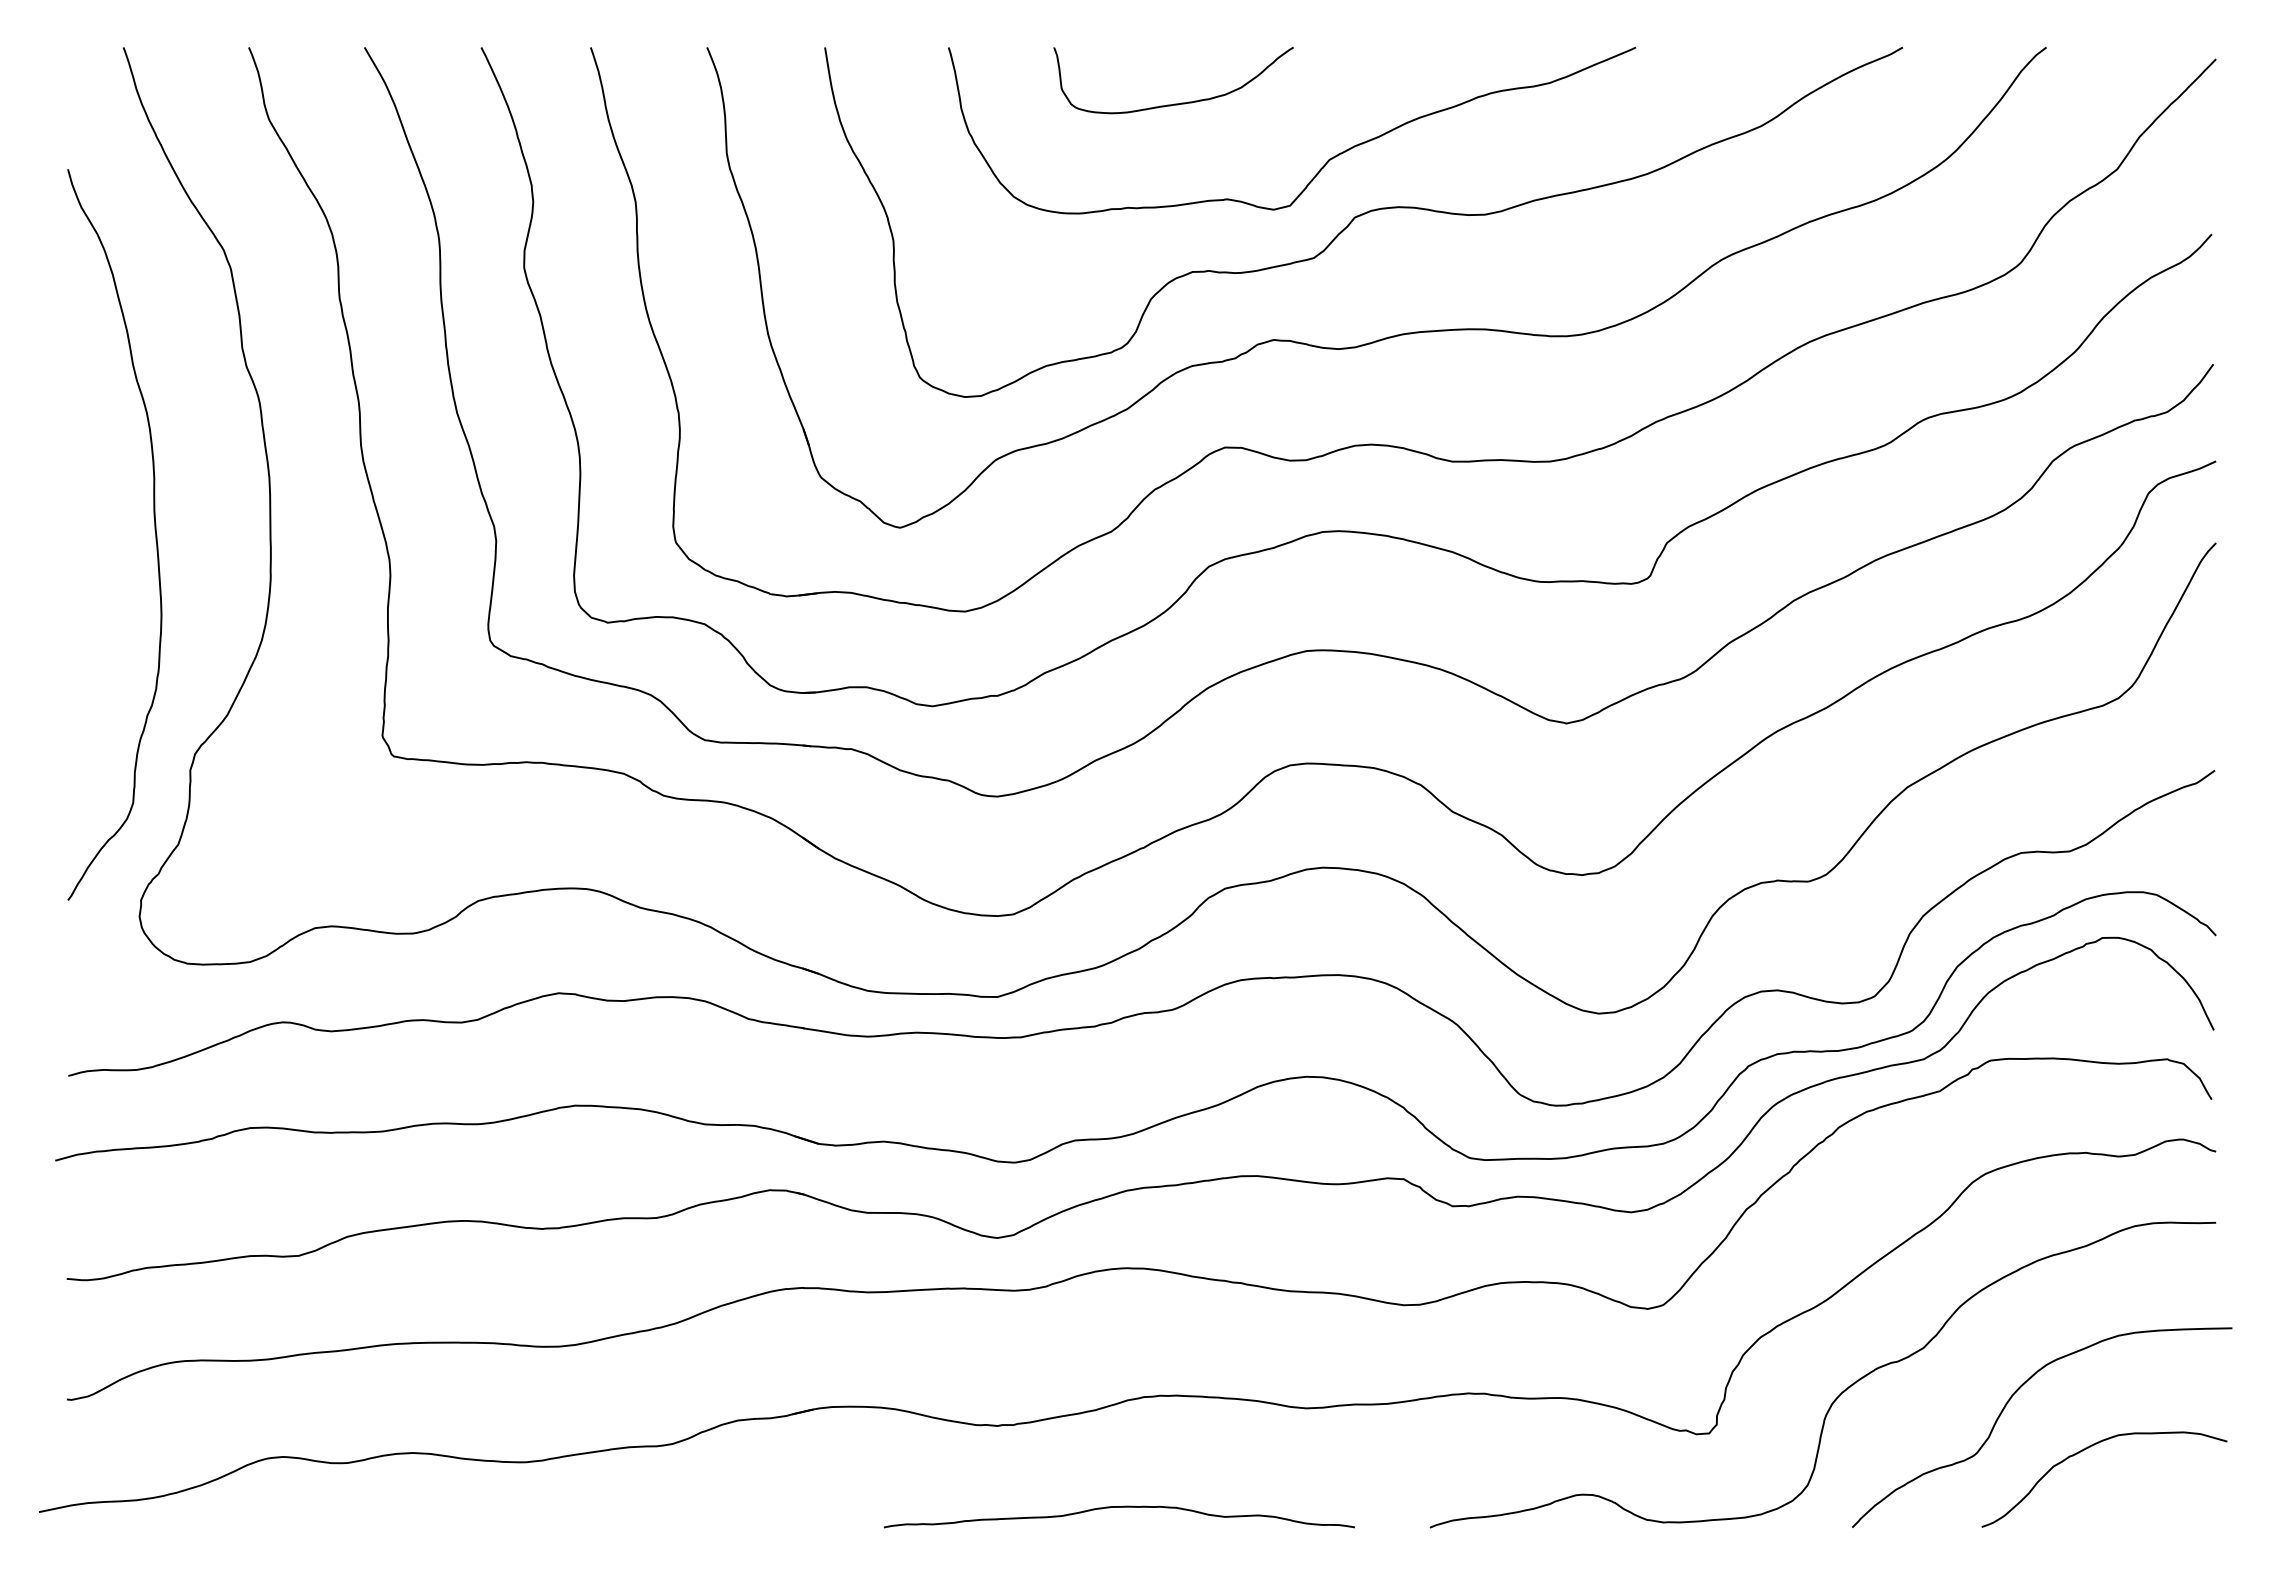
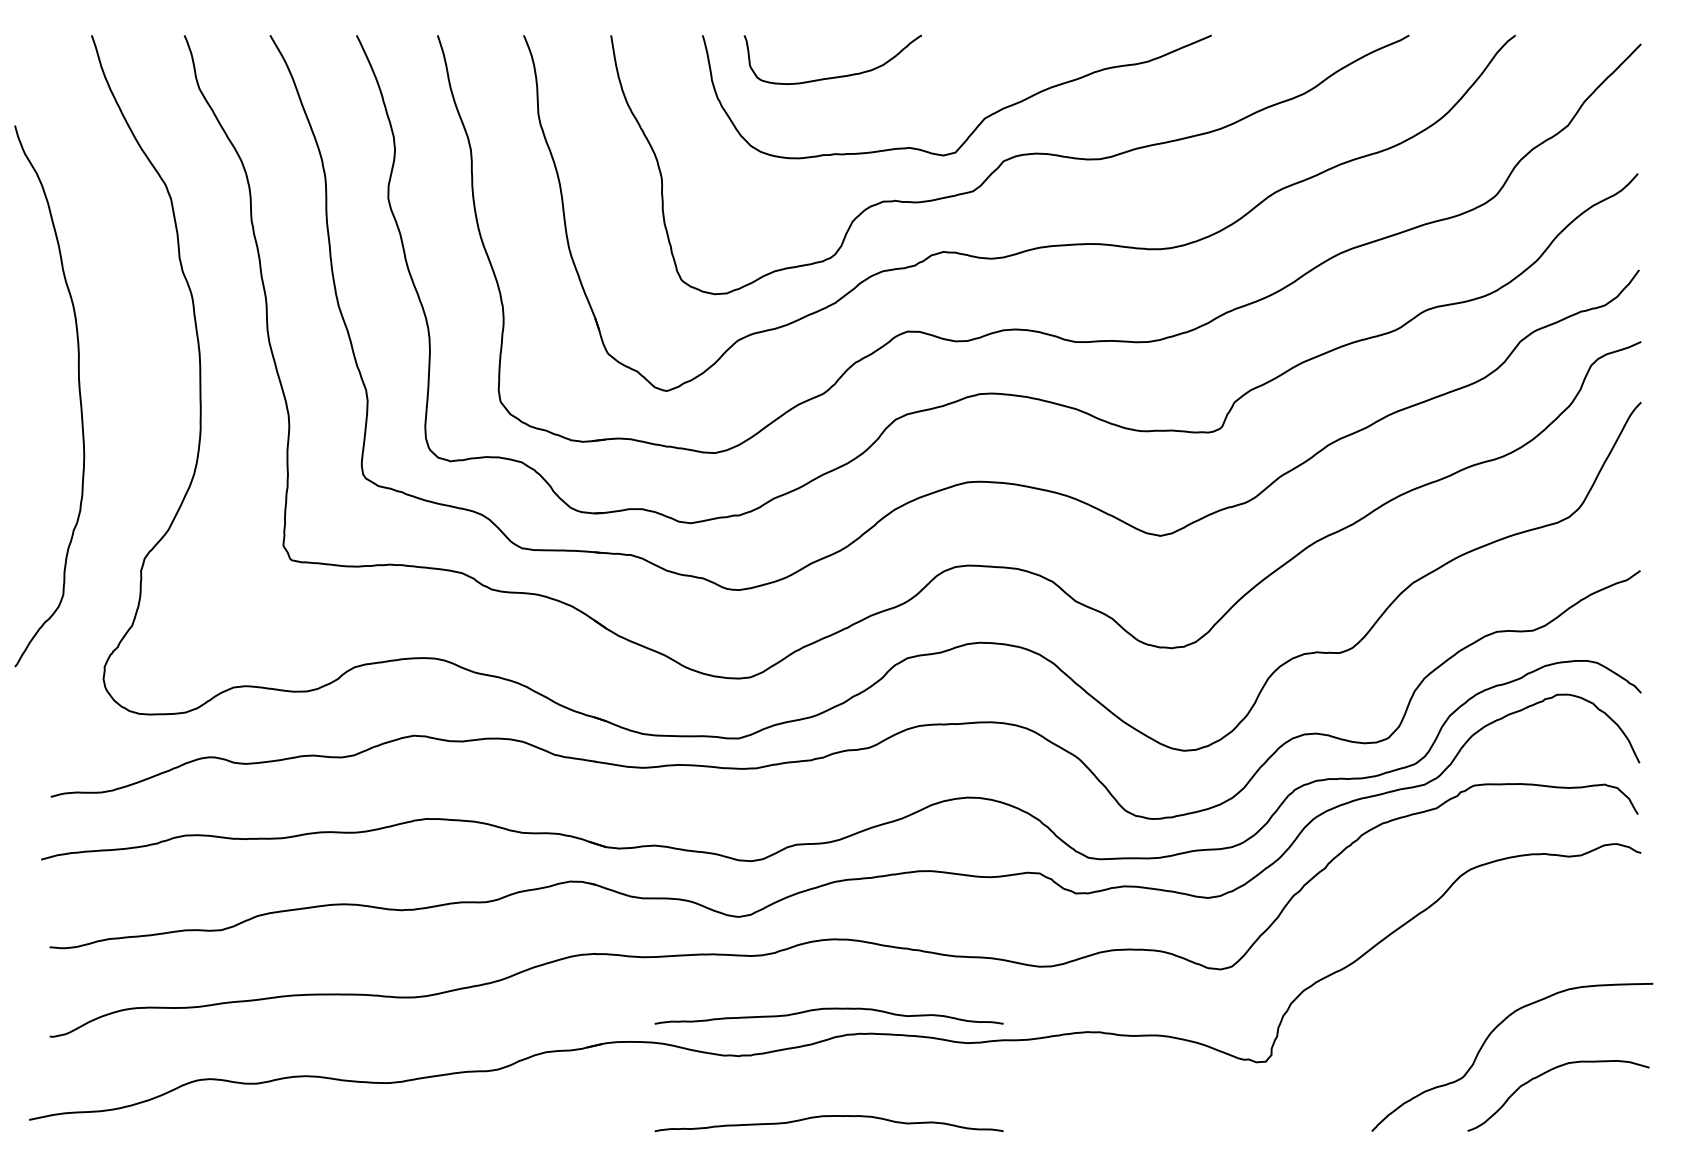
curve: (1174, 103) -> (833, 76), moved
curve: (154, 530) -> (79, 393), moved
curve: (1118, 1362) -> (828, 1009), added
curve: (1841, 1392) -> (1363, 1031), removed

